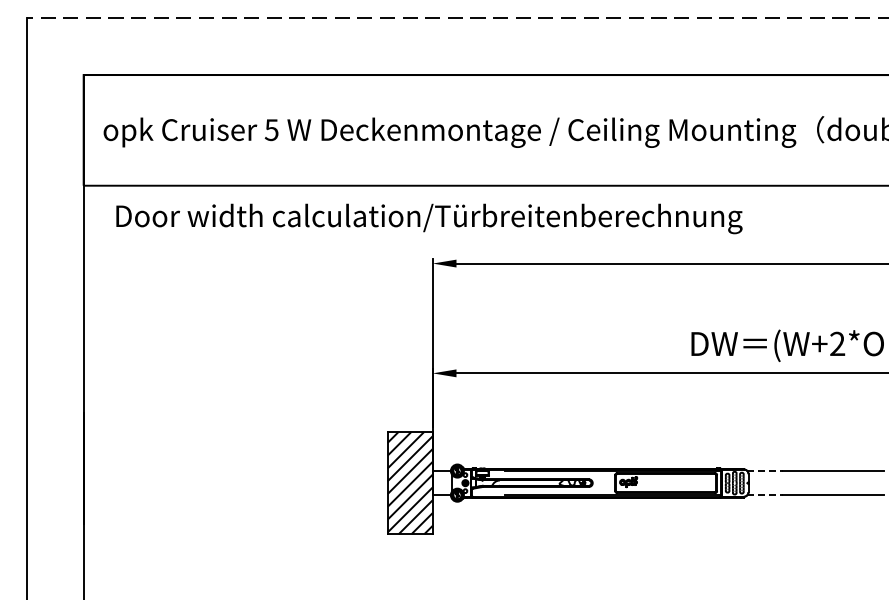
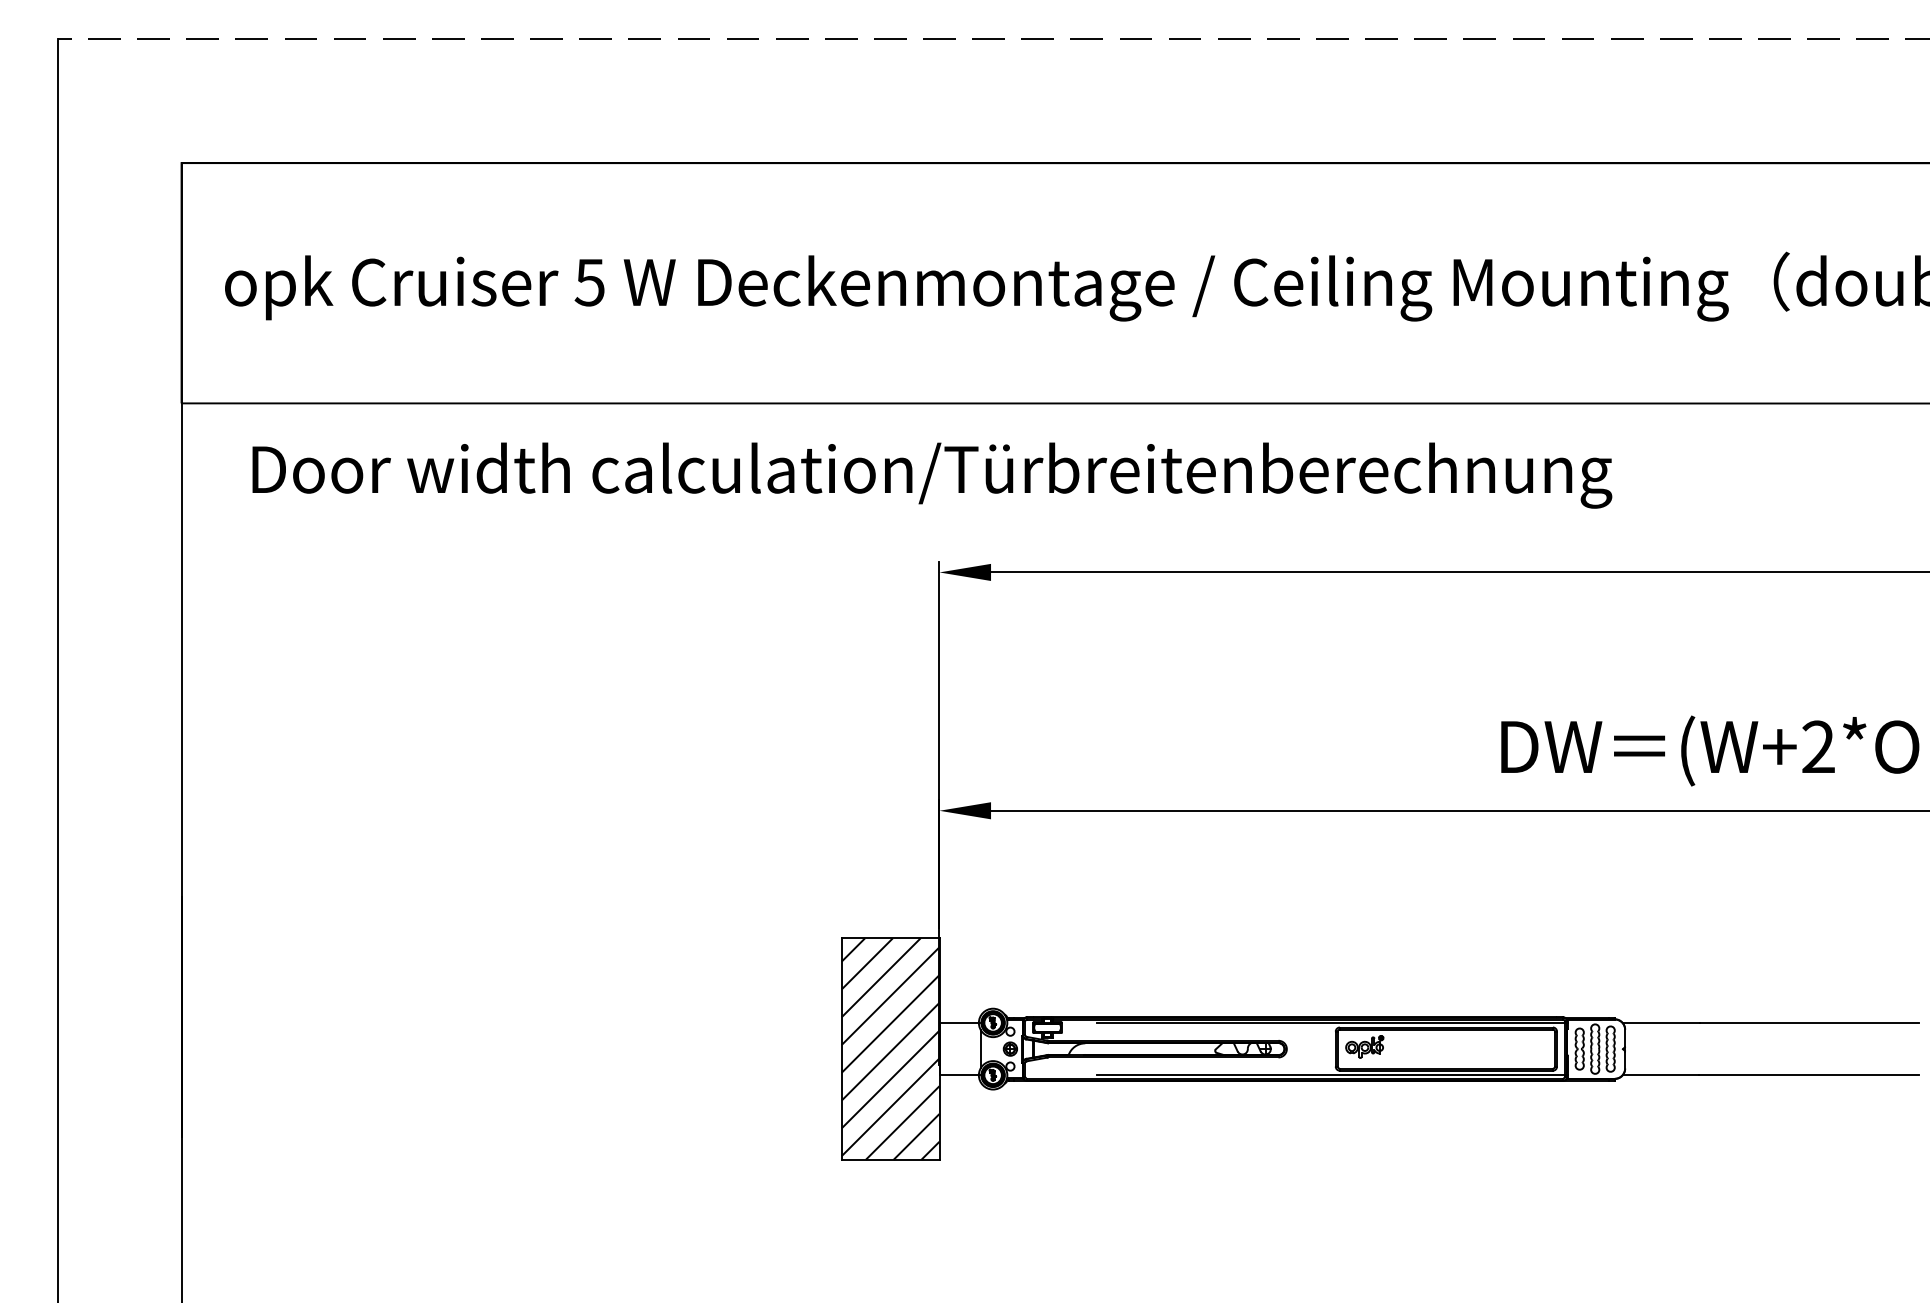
line: (765, 471) -> (1661, 1023), dashed -> solid
line: (765, 495) -> (1661, 1075), dashed -> solid

